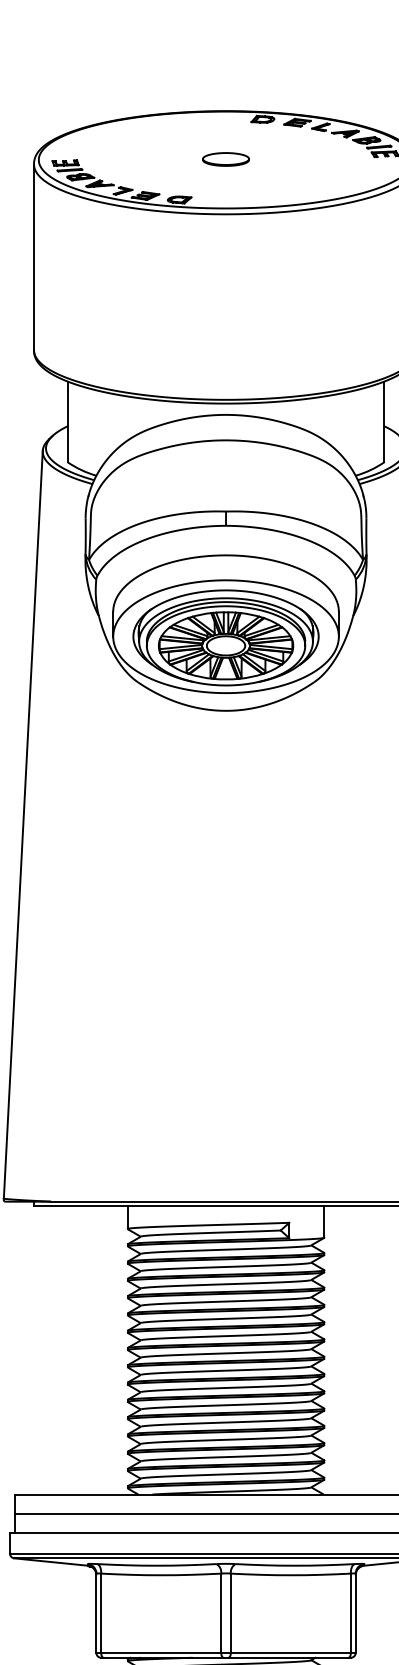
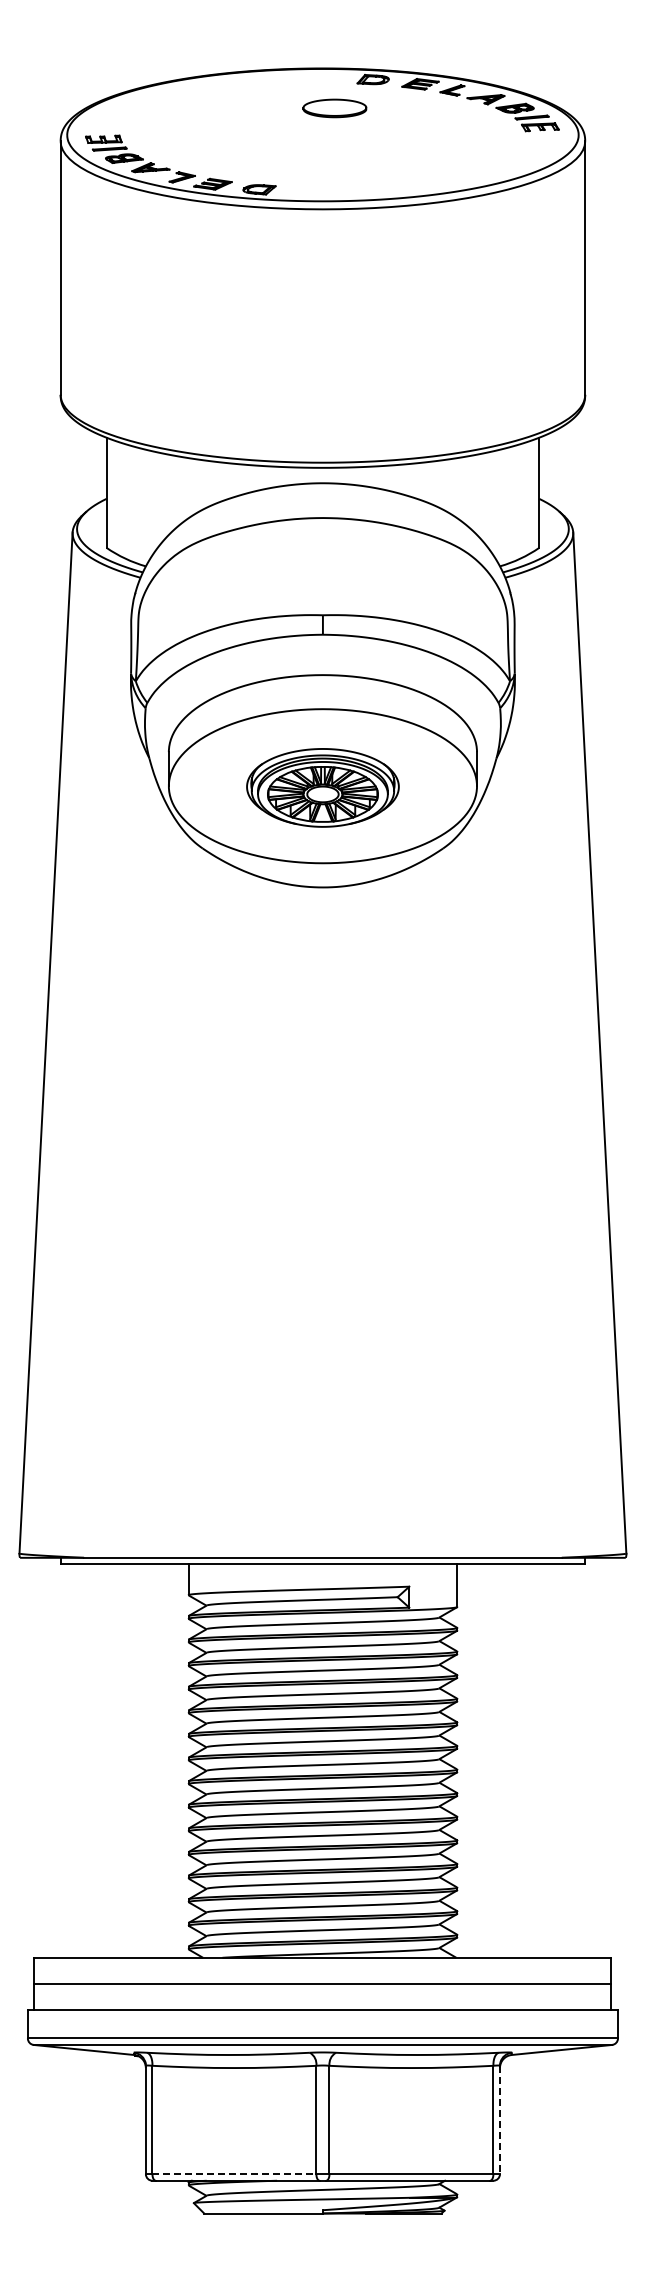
part: (225, 159) -> (334, 108), moved
part: (225, 637) -> (322, 787), size x0.6
line: (355, 1613) -> (499, 2120), solid -> dashed
line: (161, 1653) -> (234, 2174), solid -> dashed

